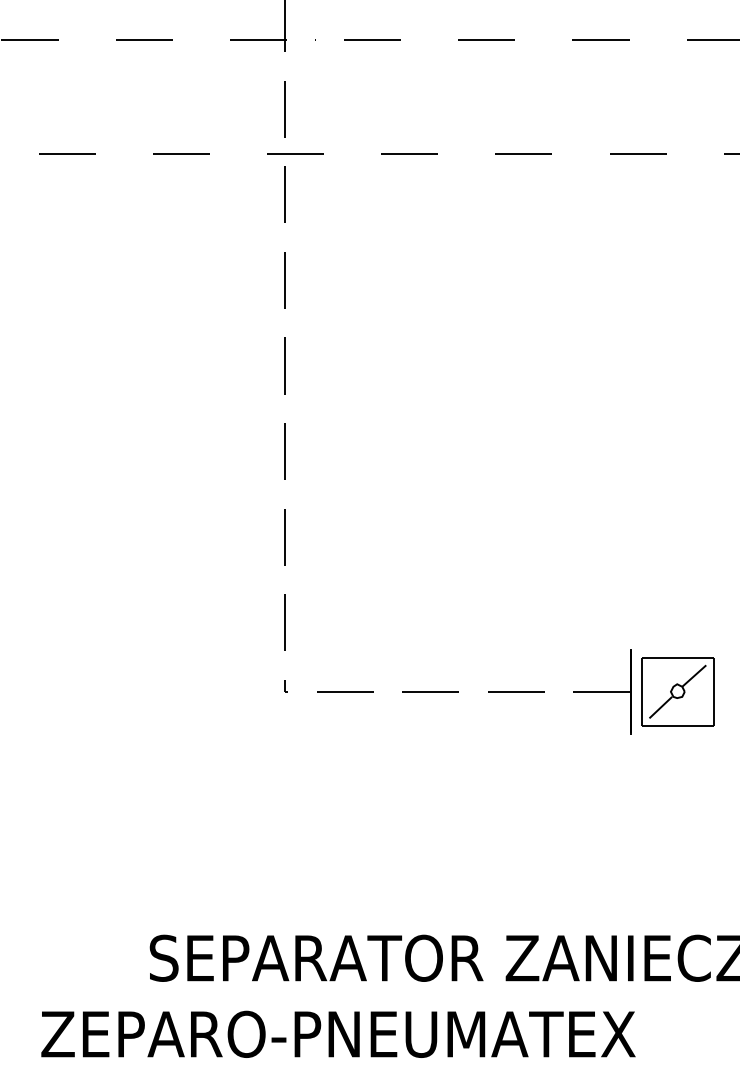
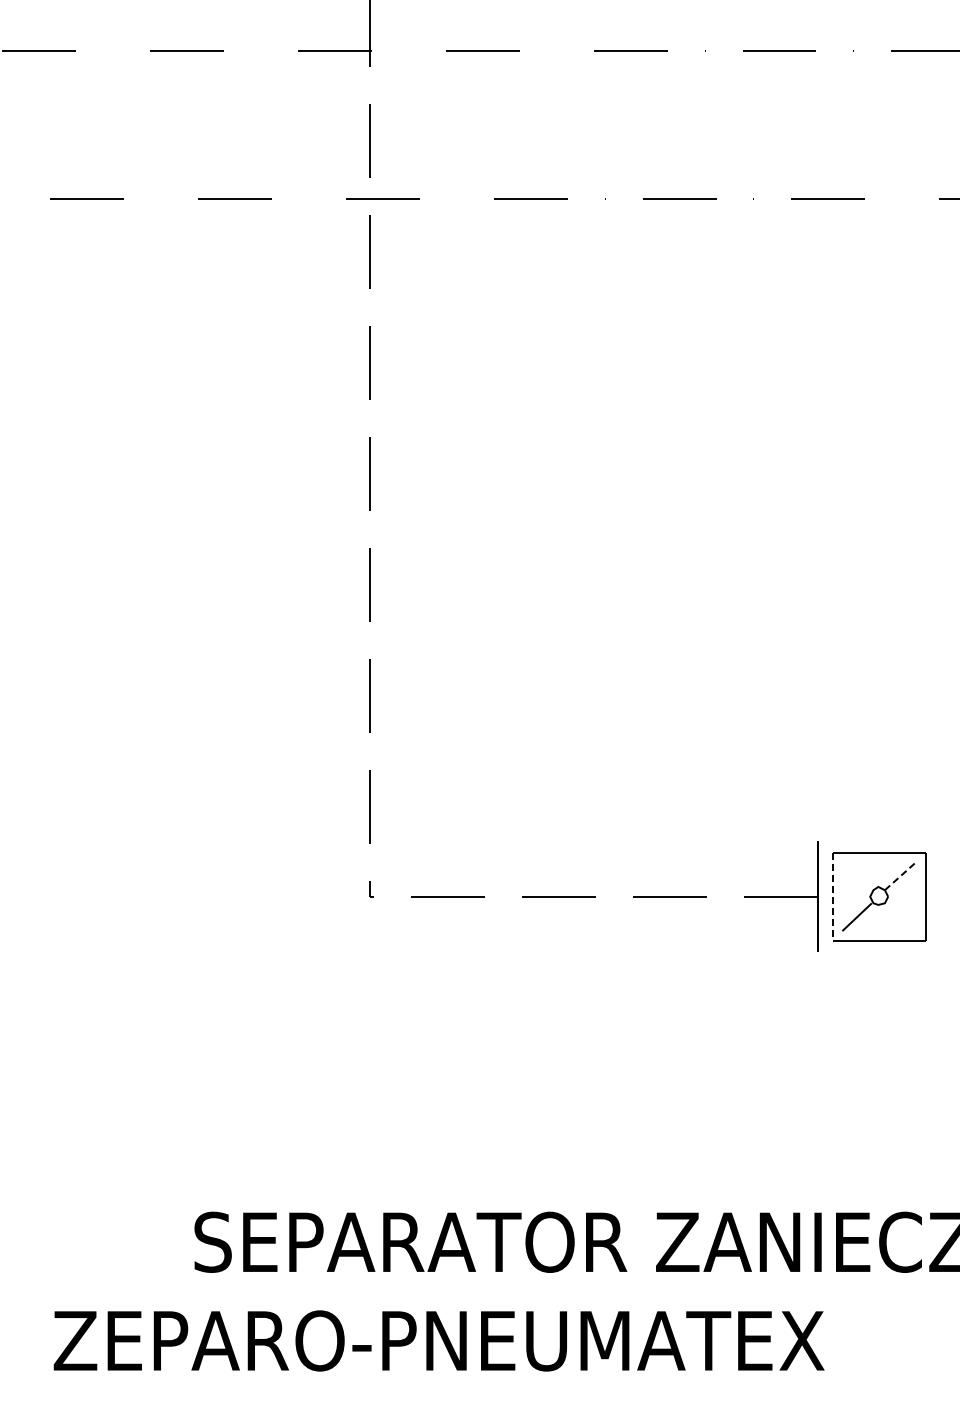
line: (694, 676) -> (900, 876), solid -> dashed
line: (641, 692) -> (832, 897), solid -> dashed

